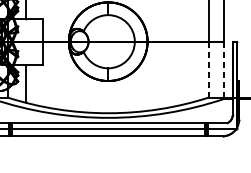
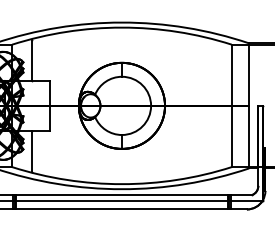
line: (208, 69) -> (231, 136), dashed -> solid
line: (224, 70) -> (249, 137), dashed -> solid

